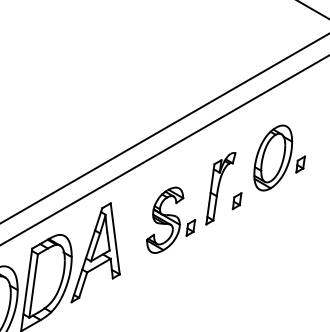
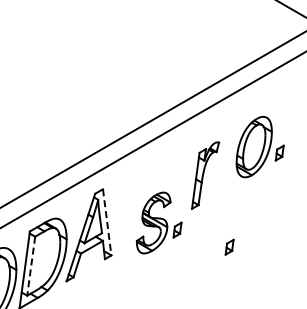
part: (236, 200) -> (229, 246), moved
part: (170, 219) -> (158, 222), moved
line: (115, 239) -> (107, 222), solid -> dashed
line: (33, 286) -> (31, 266), solid -> dashed

